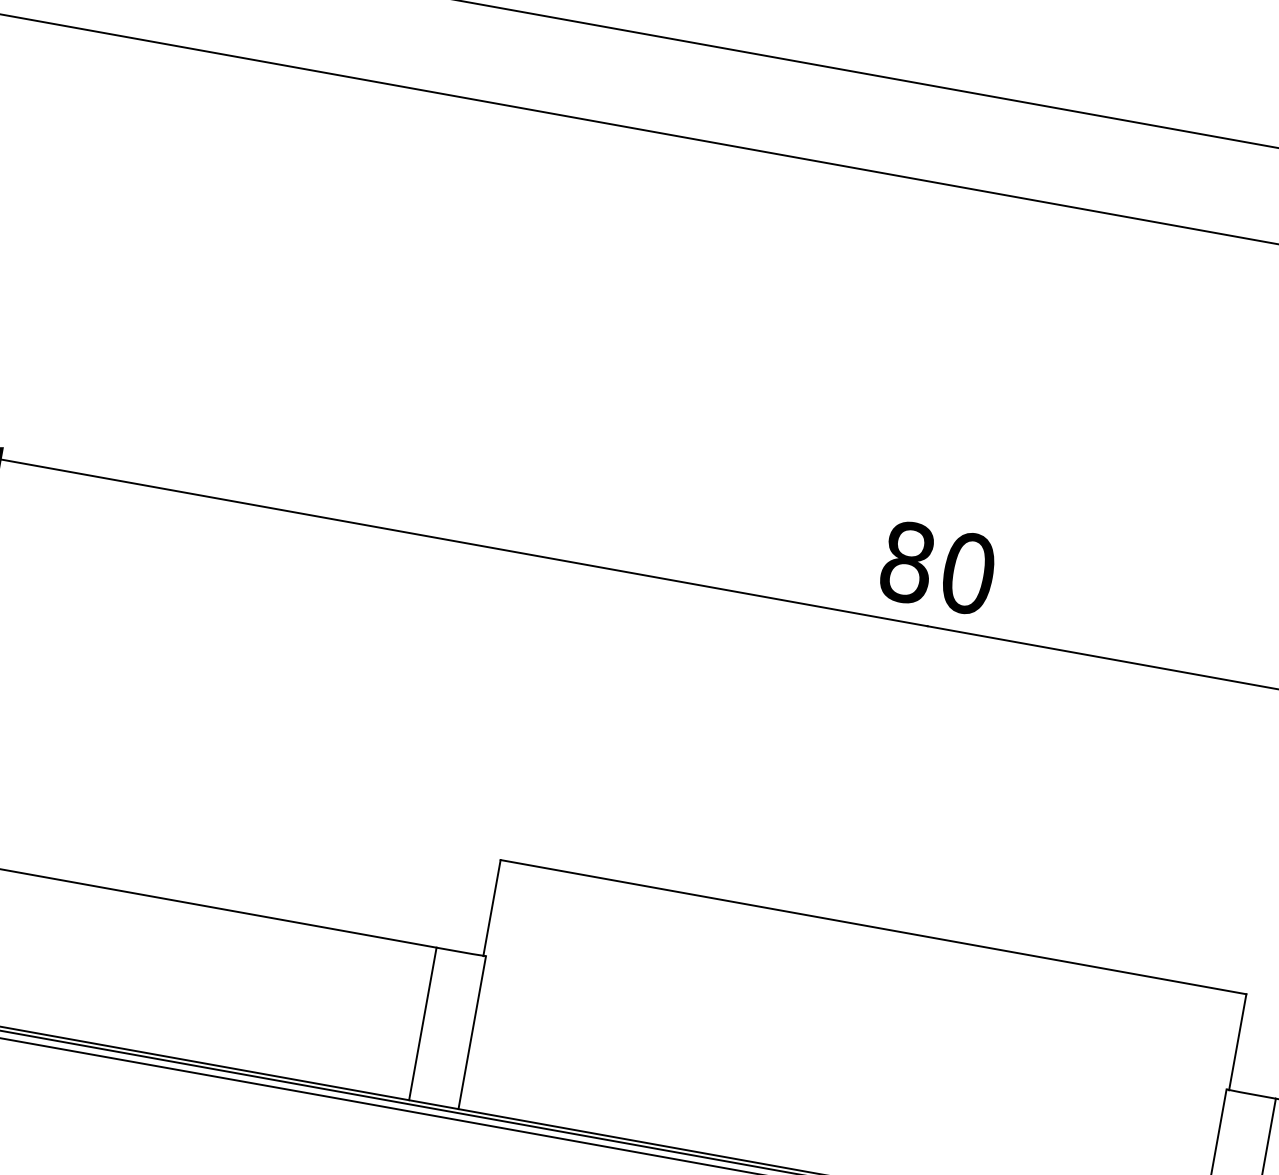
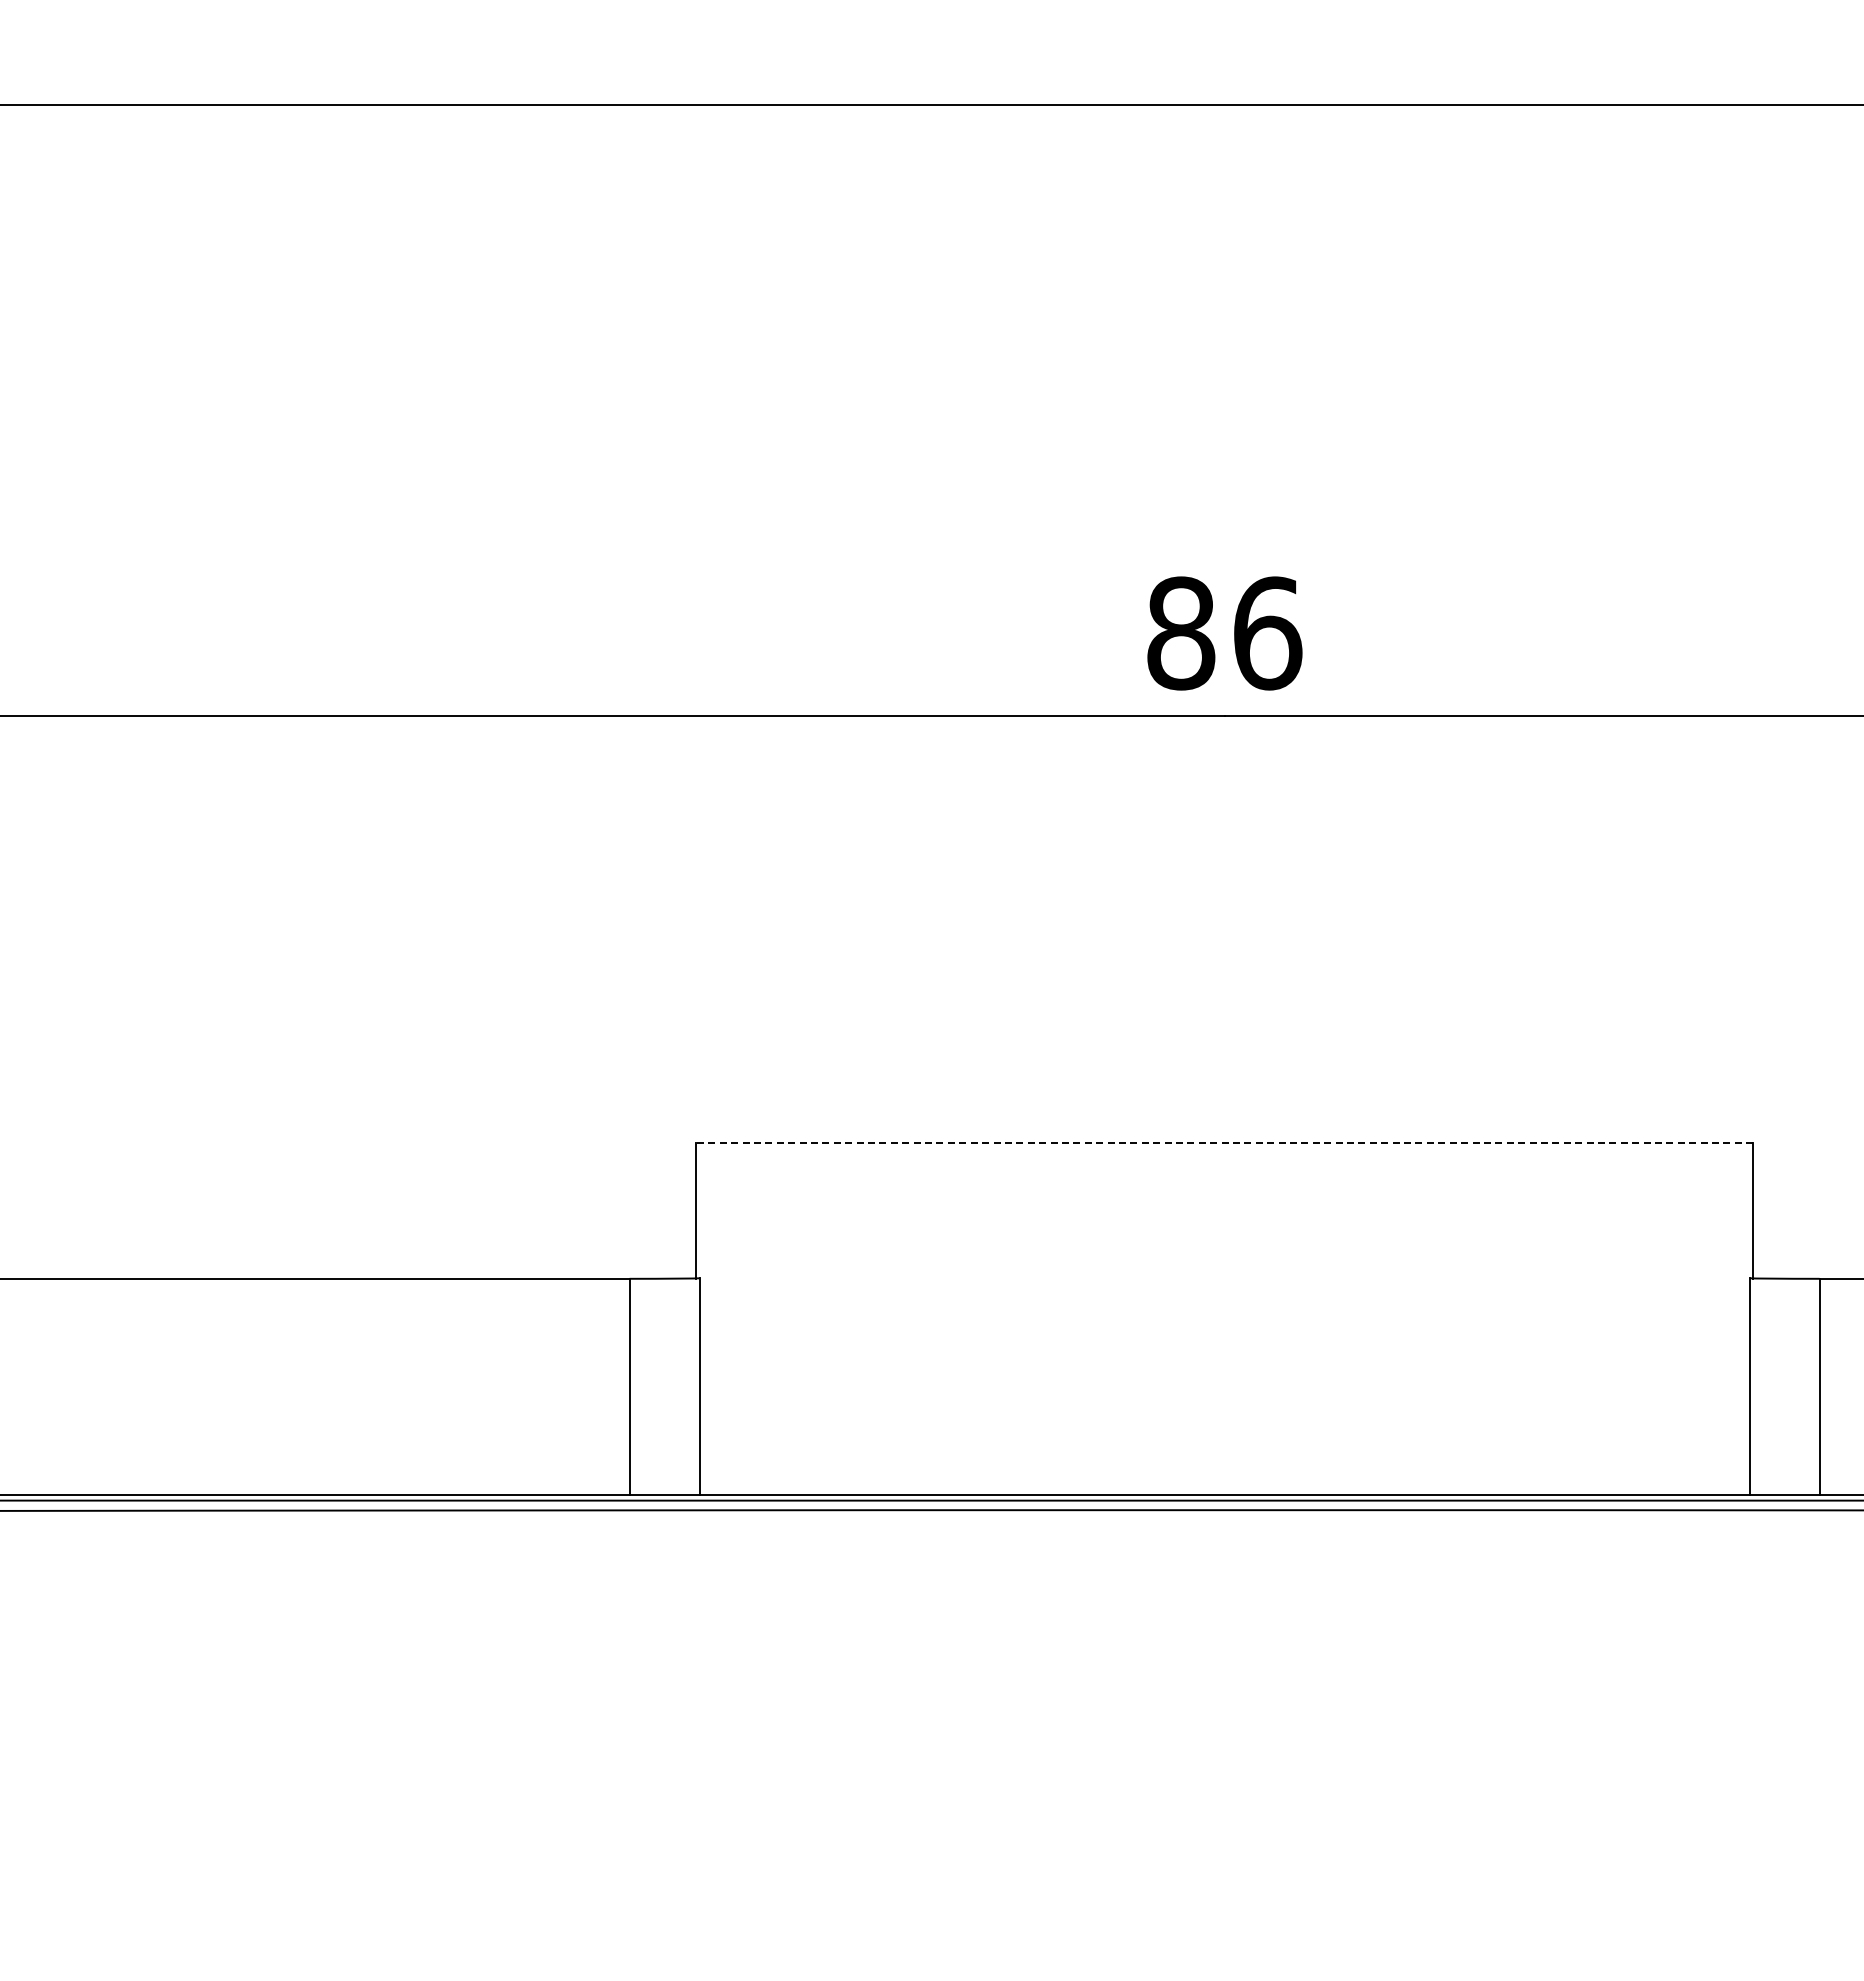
text: (968, 573) -> (1267, 633), 80 -> 86
line: (873, 927) -> (1224, 1142), solid -> dashed

